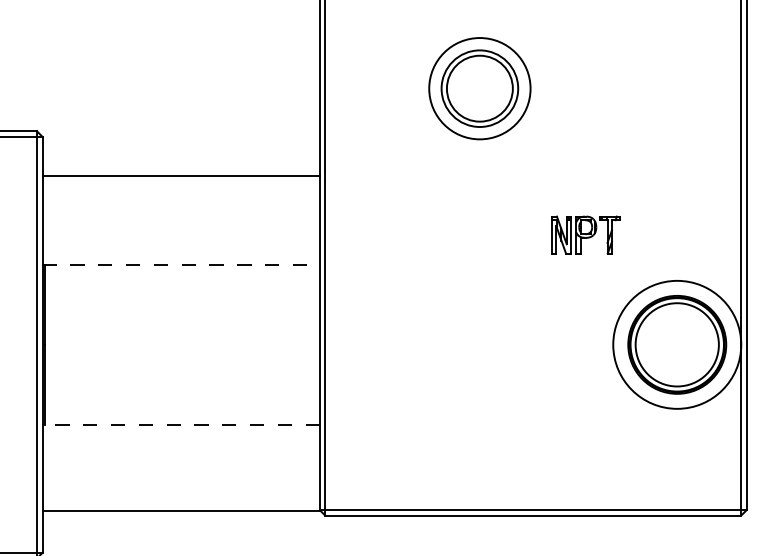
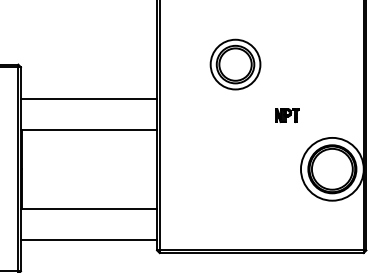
part: (479, 88) -> (235, 64), moved
line: (180, 176) -> (88, 98), moved
part: (585, 235) -> (287, 115), size x0.71
line: (182, 265) -> (89, 130), dashed -> solid
line: (180, 424) -> (88, 208), dashed -> solid
line: (180, 510) -> (88, 239), moved

